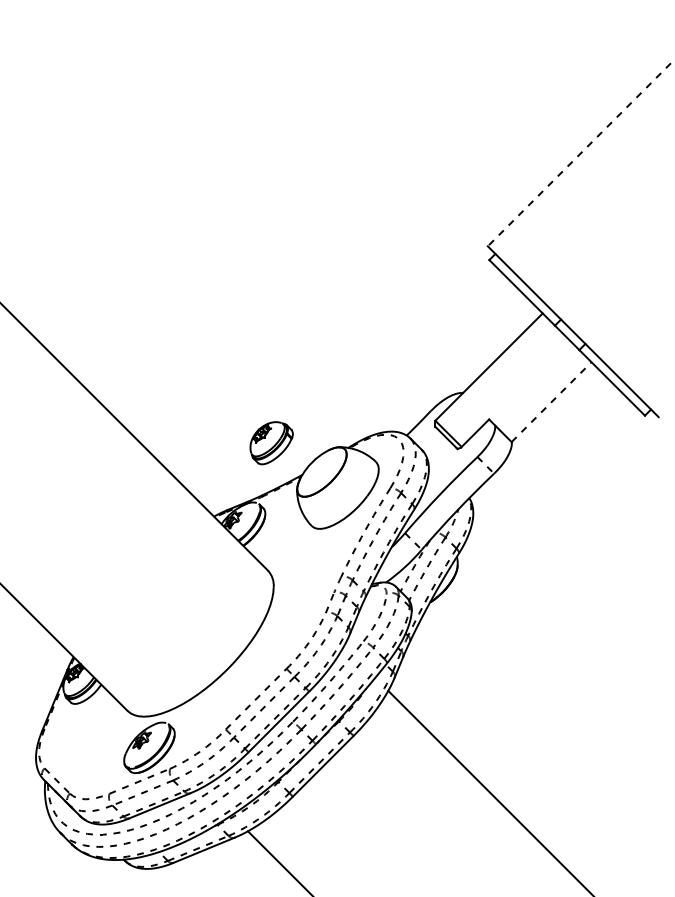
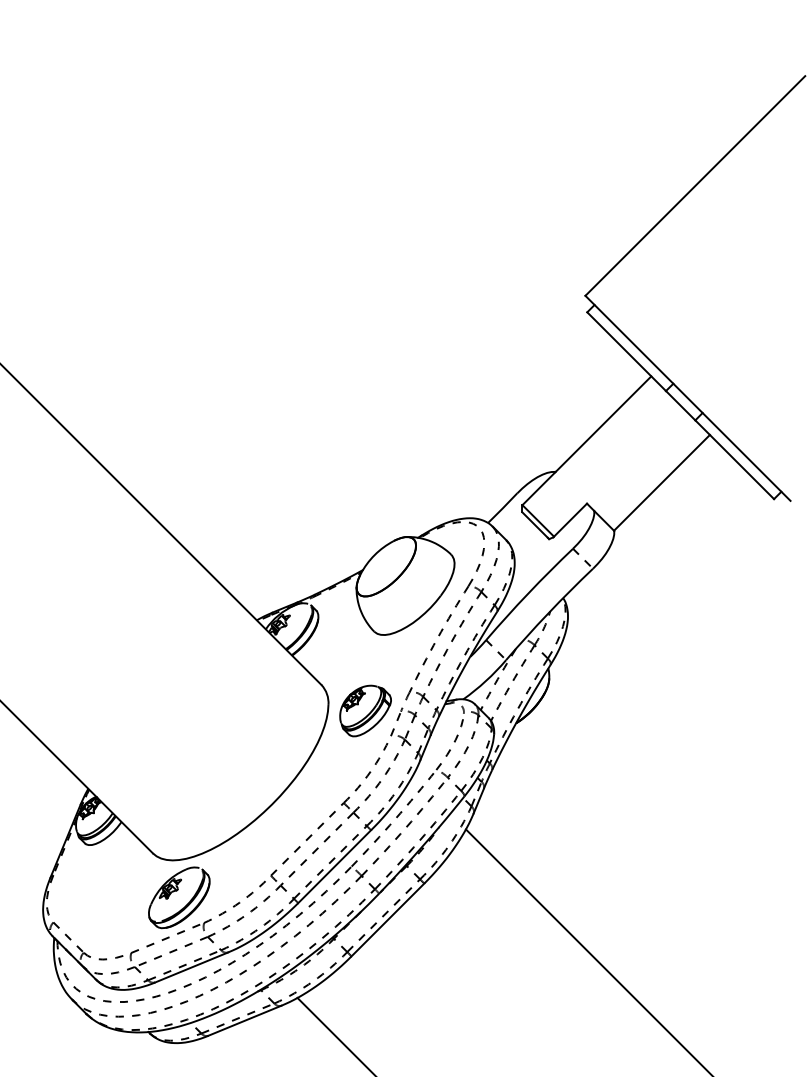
line: (579, 155) -> (695, 186), dashed -> solid
line: (551, 401) -> (661, 482), dashed -> solid
part: (271, 443) -> (365, 711), moved

